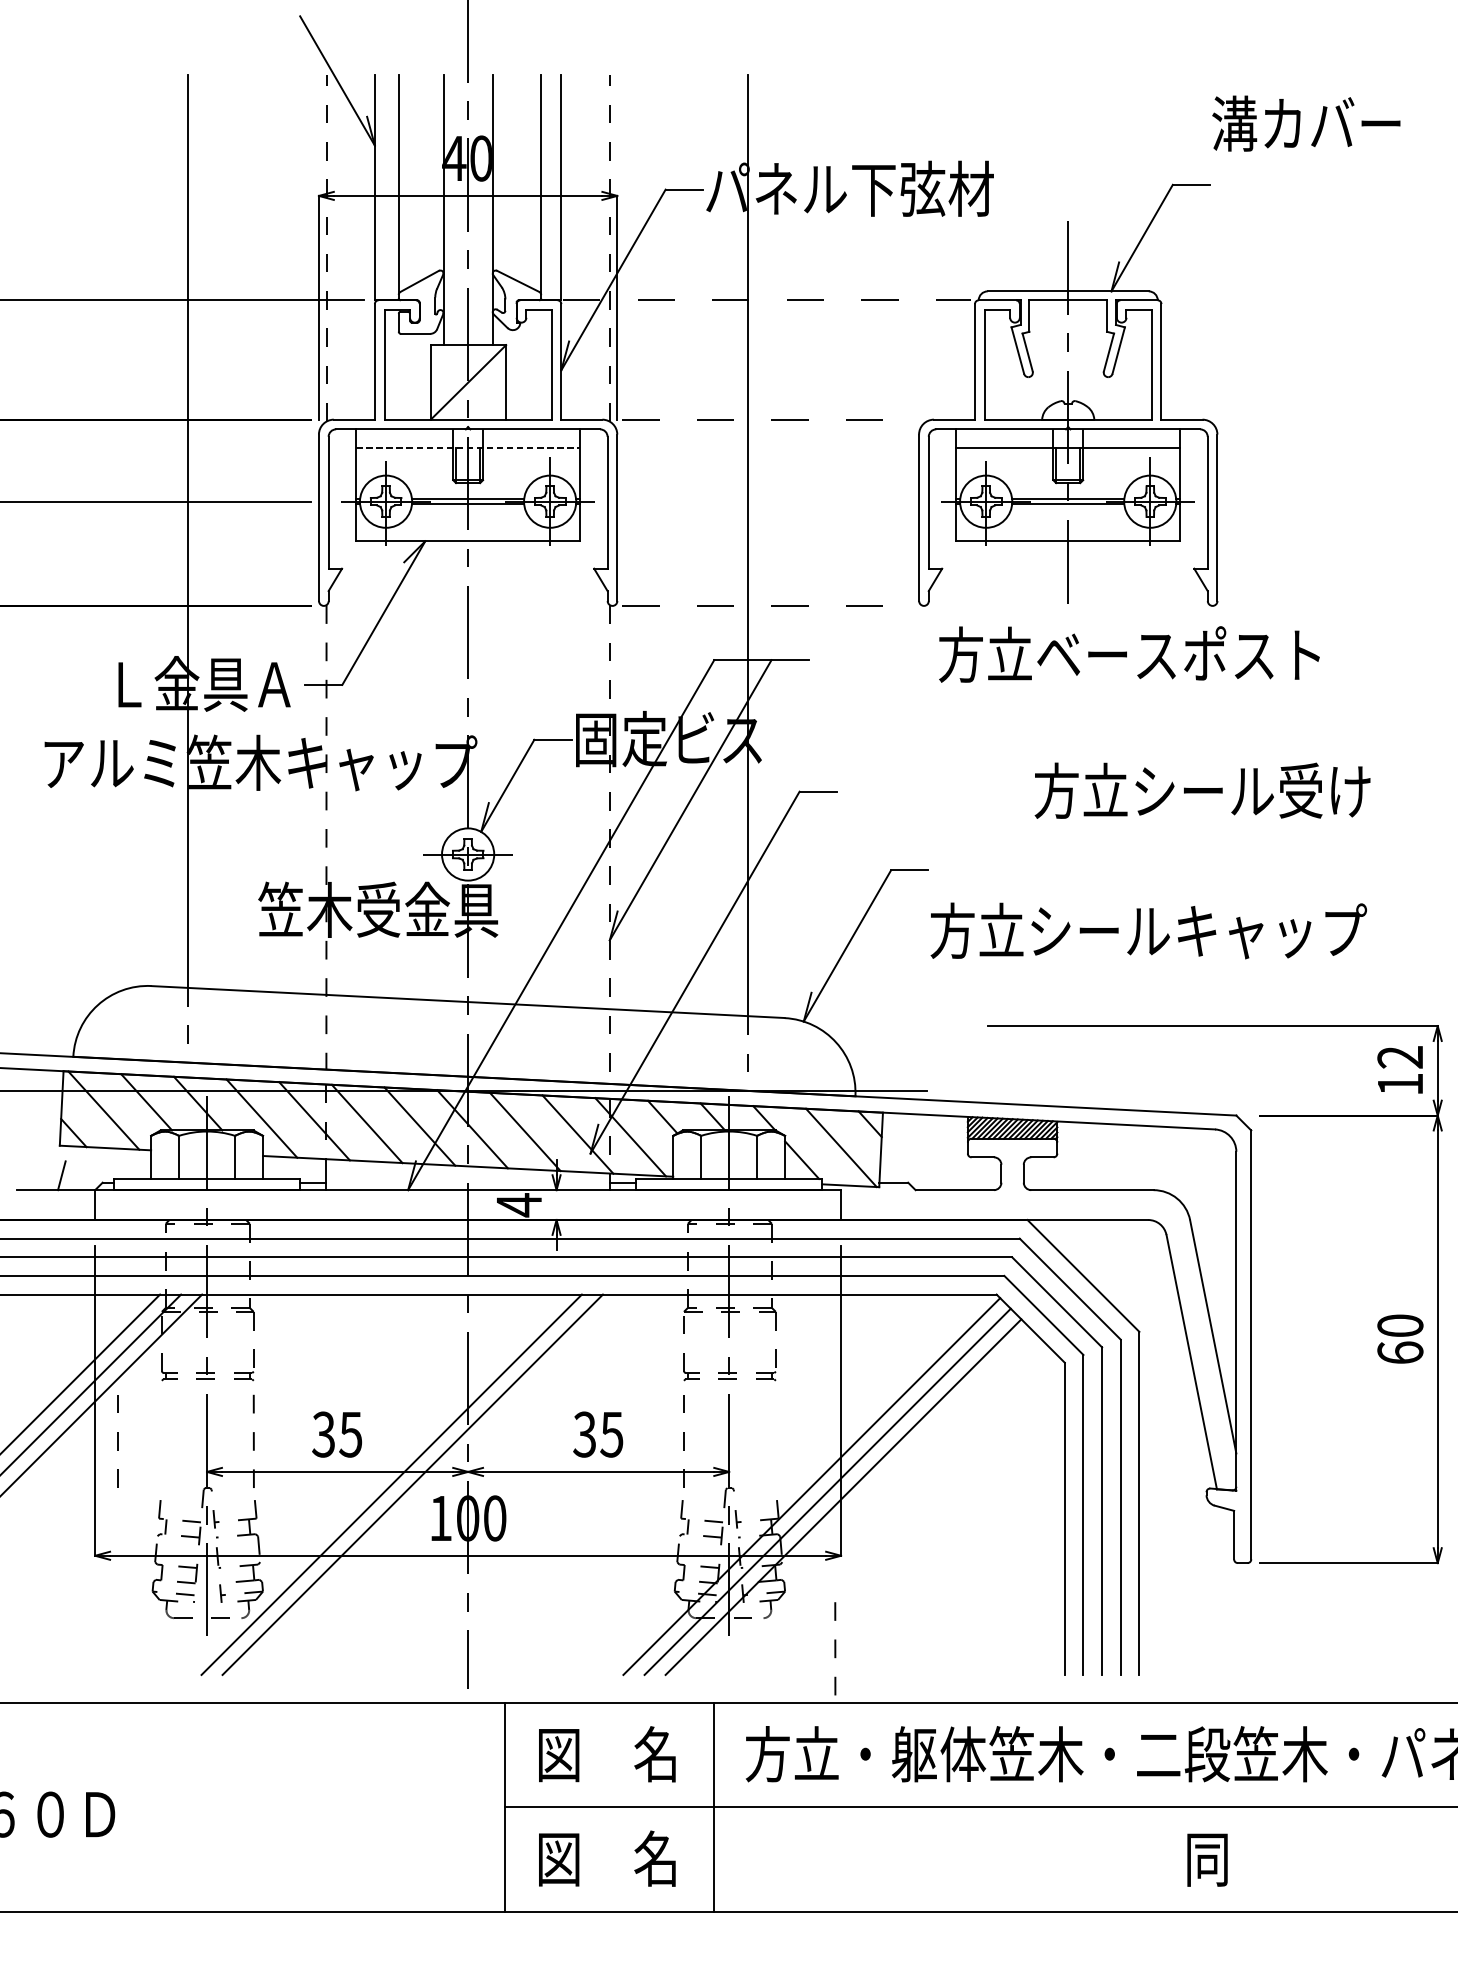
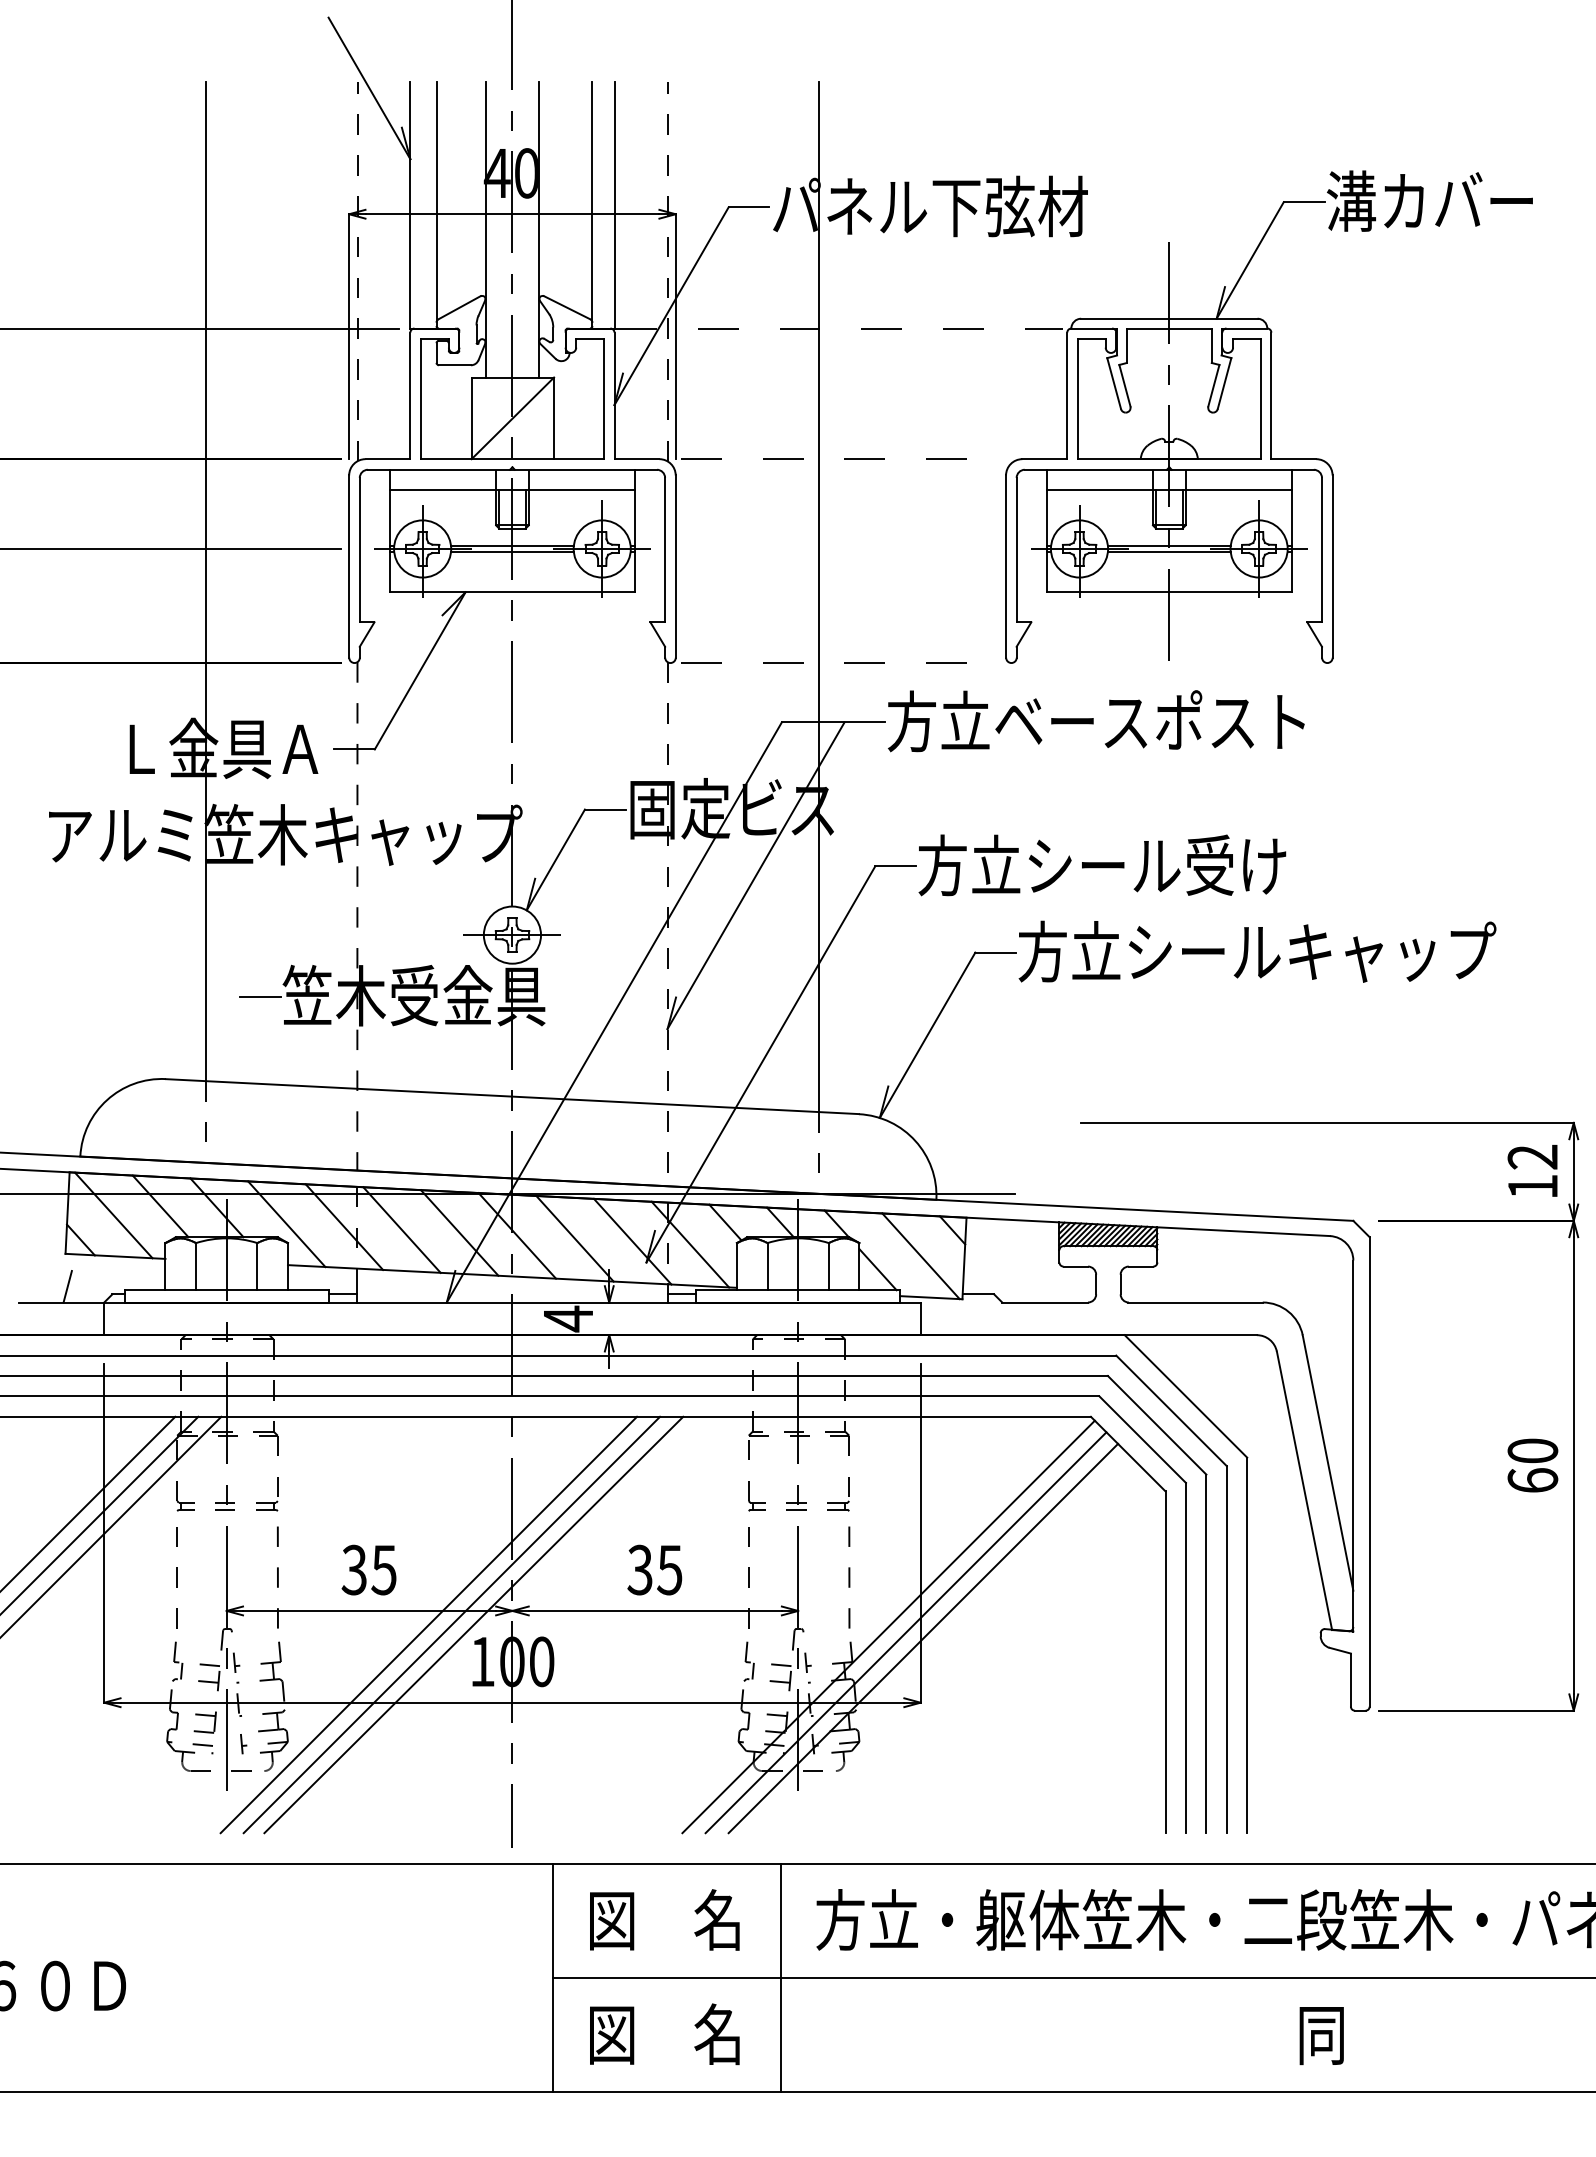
text: (1305, 123) -> (1429, 200), moved
line: (468, 448) -> (512, 490), dashed -> solid
text: (1129, 654) -> (1096, 721), moved
text: (1202, 790) -> (1102, 865), moved
line: (237, 910) -> (260, 996), added
text: (1148, 930) -> (1257, 951), moved
line: (117, 1441) -> (176, 1577), moved
line: (432, 1484) -> (473, 1624), added
line: (835, 1648) -> (849, 1577), moved

